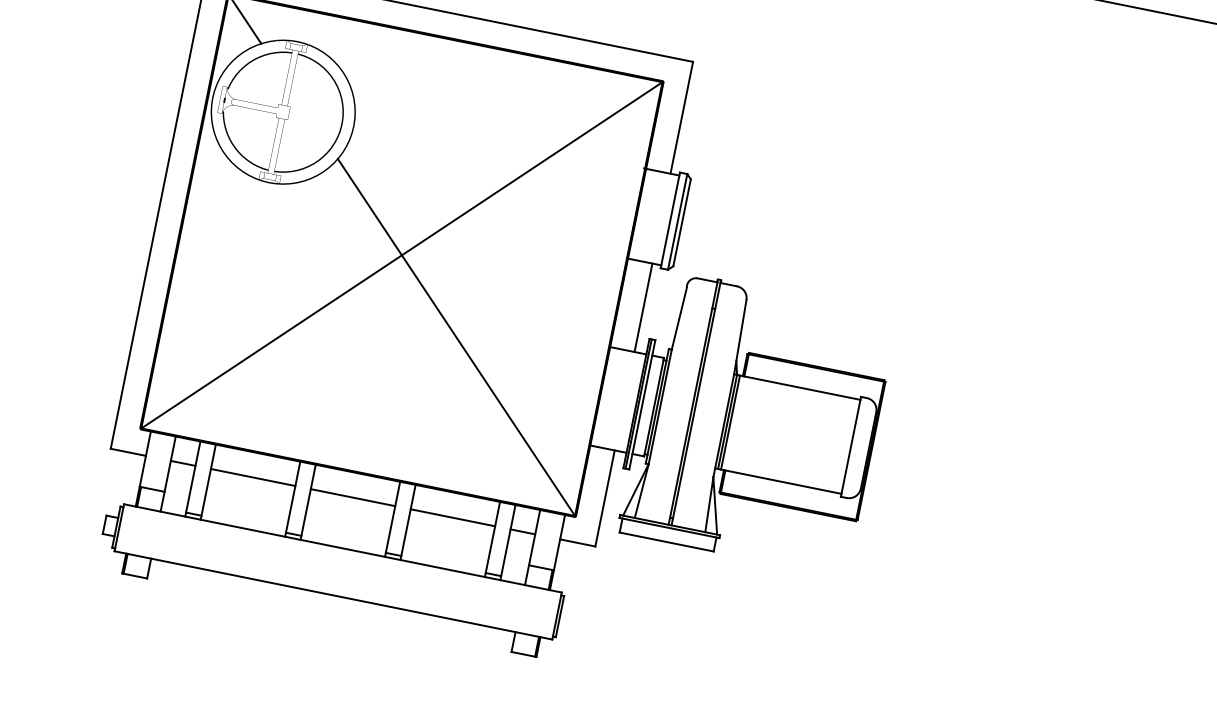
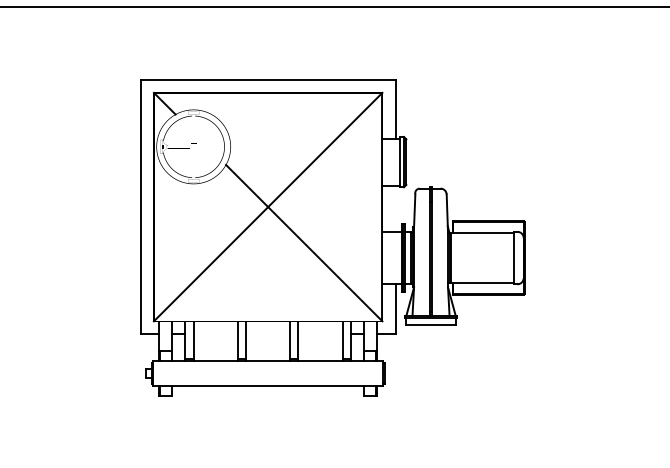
line: (643, 306) -> (395, 208), removed
line: (252, 477) -> (215, 334), removed
line: (351, 497) -> (267, 334), removed
line: (452, 517) -> (320, 334), removed

